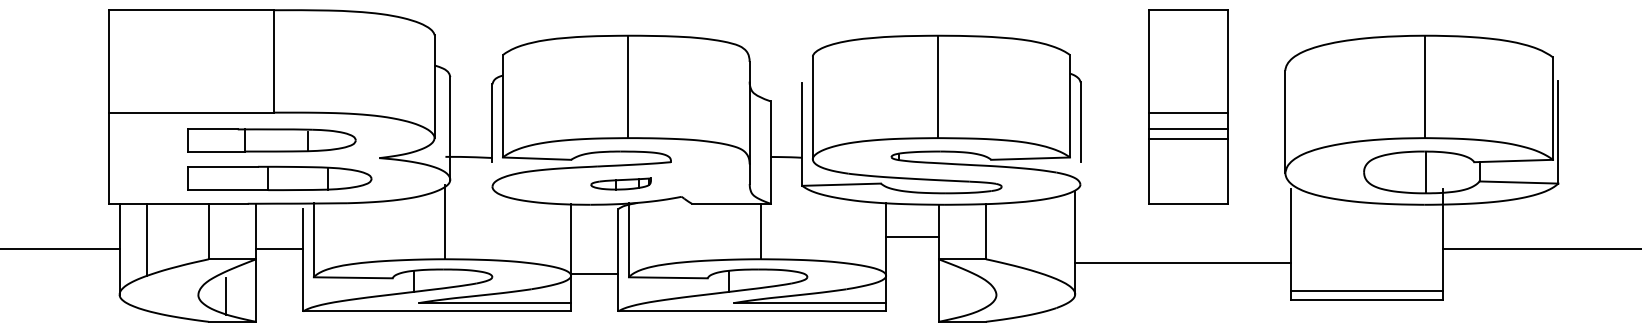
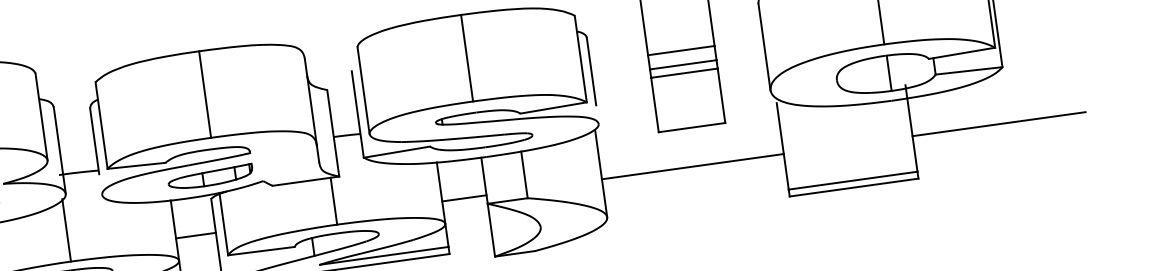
part: (620, 183) -> (210, 177), size x1.67
line: (912, 237) -> (464, 198), moved
line: (1182, 263) -> (692, 166), moved
line: (594, 274) -> (195, 235), moved

